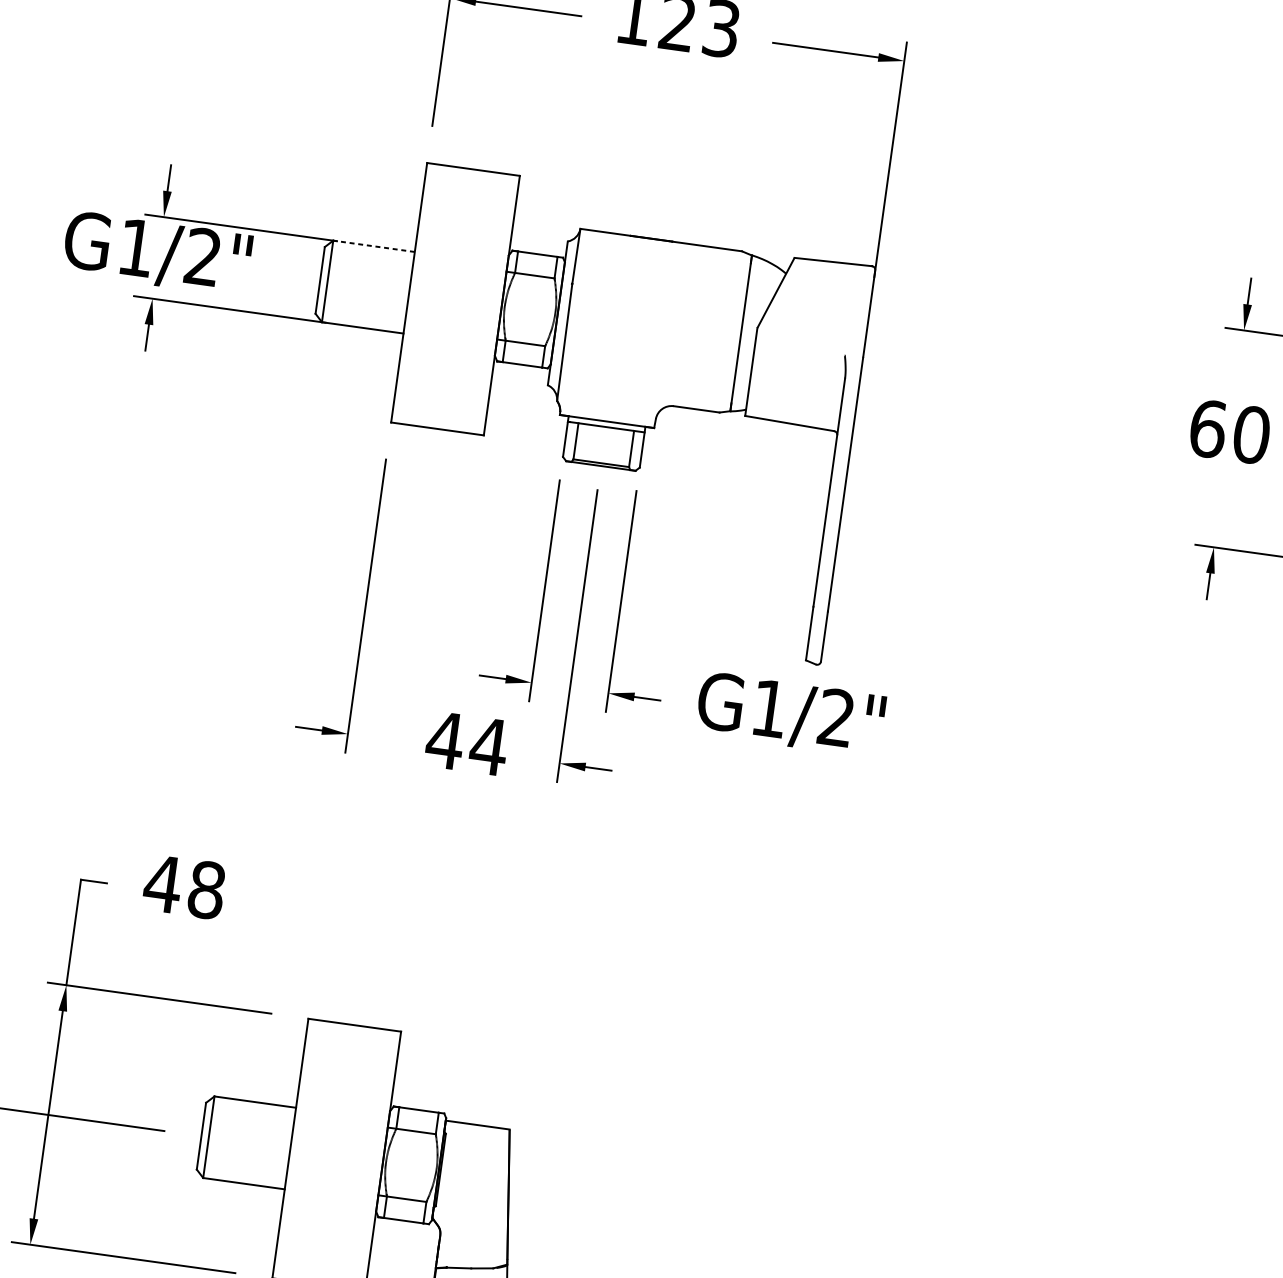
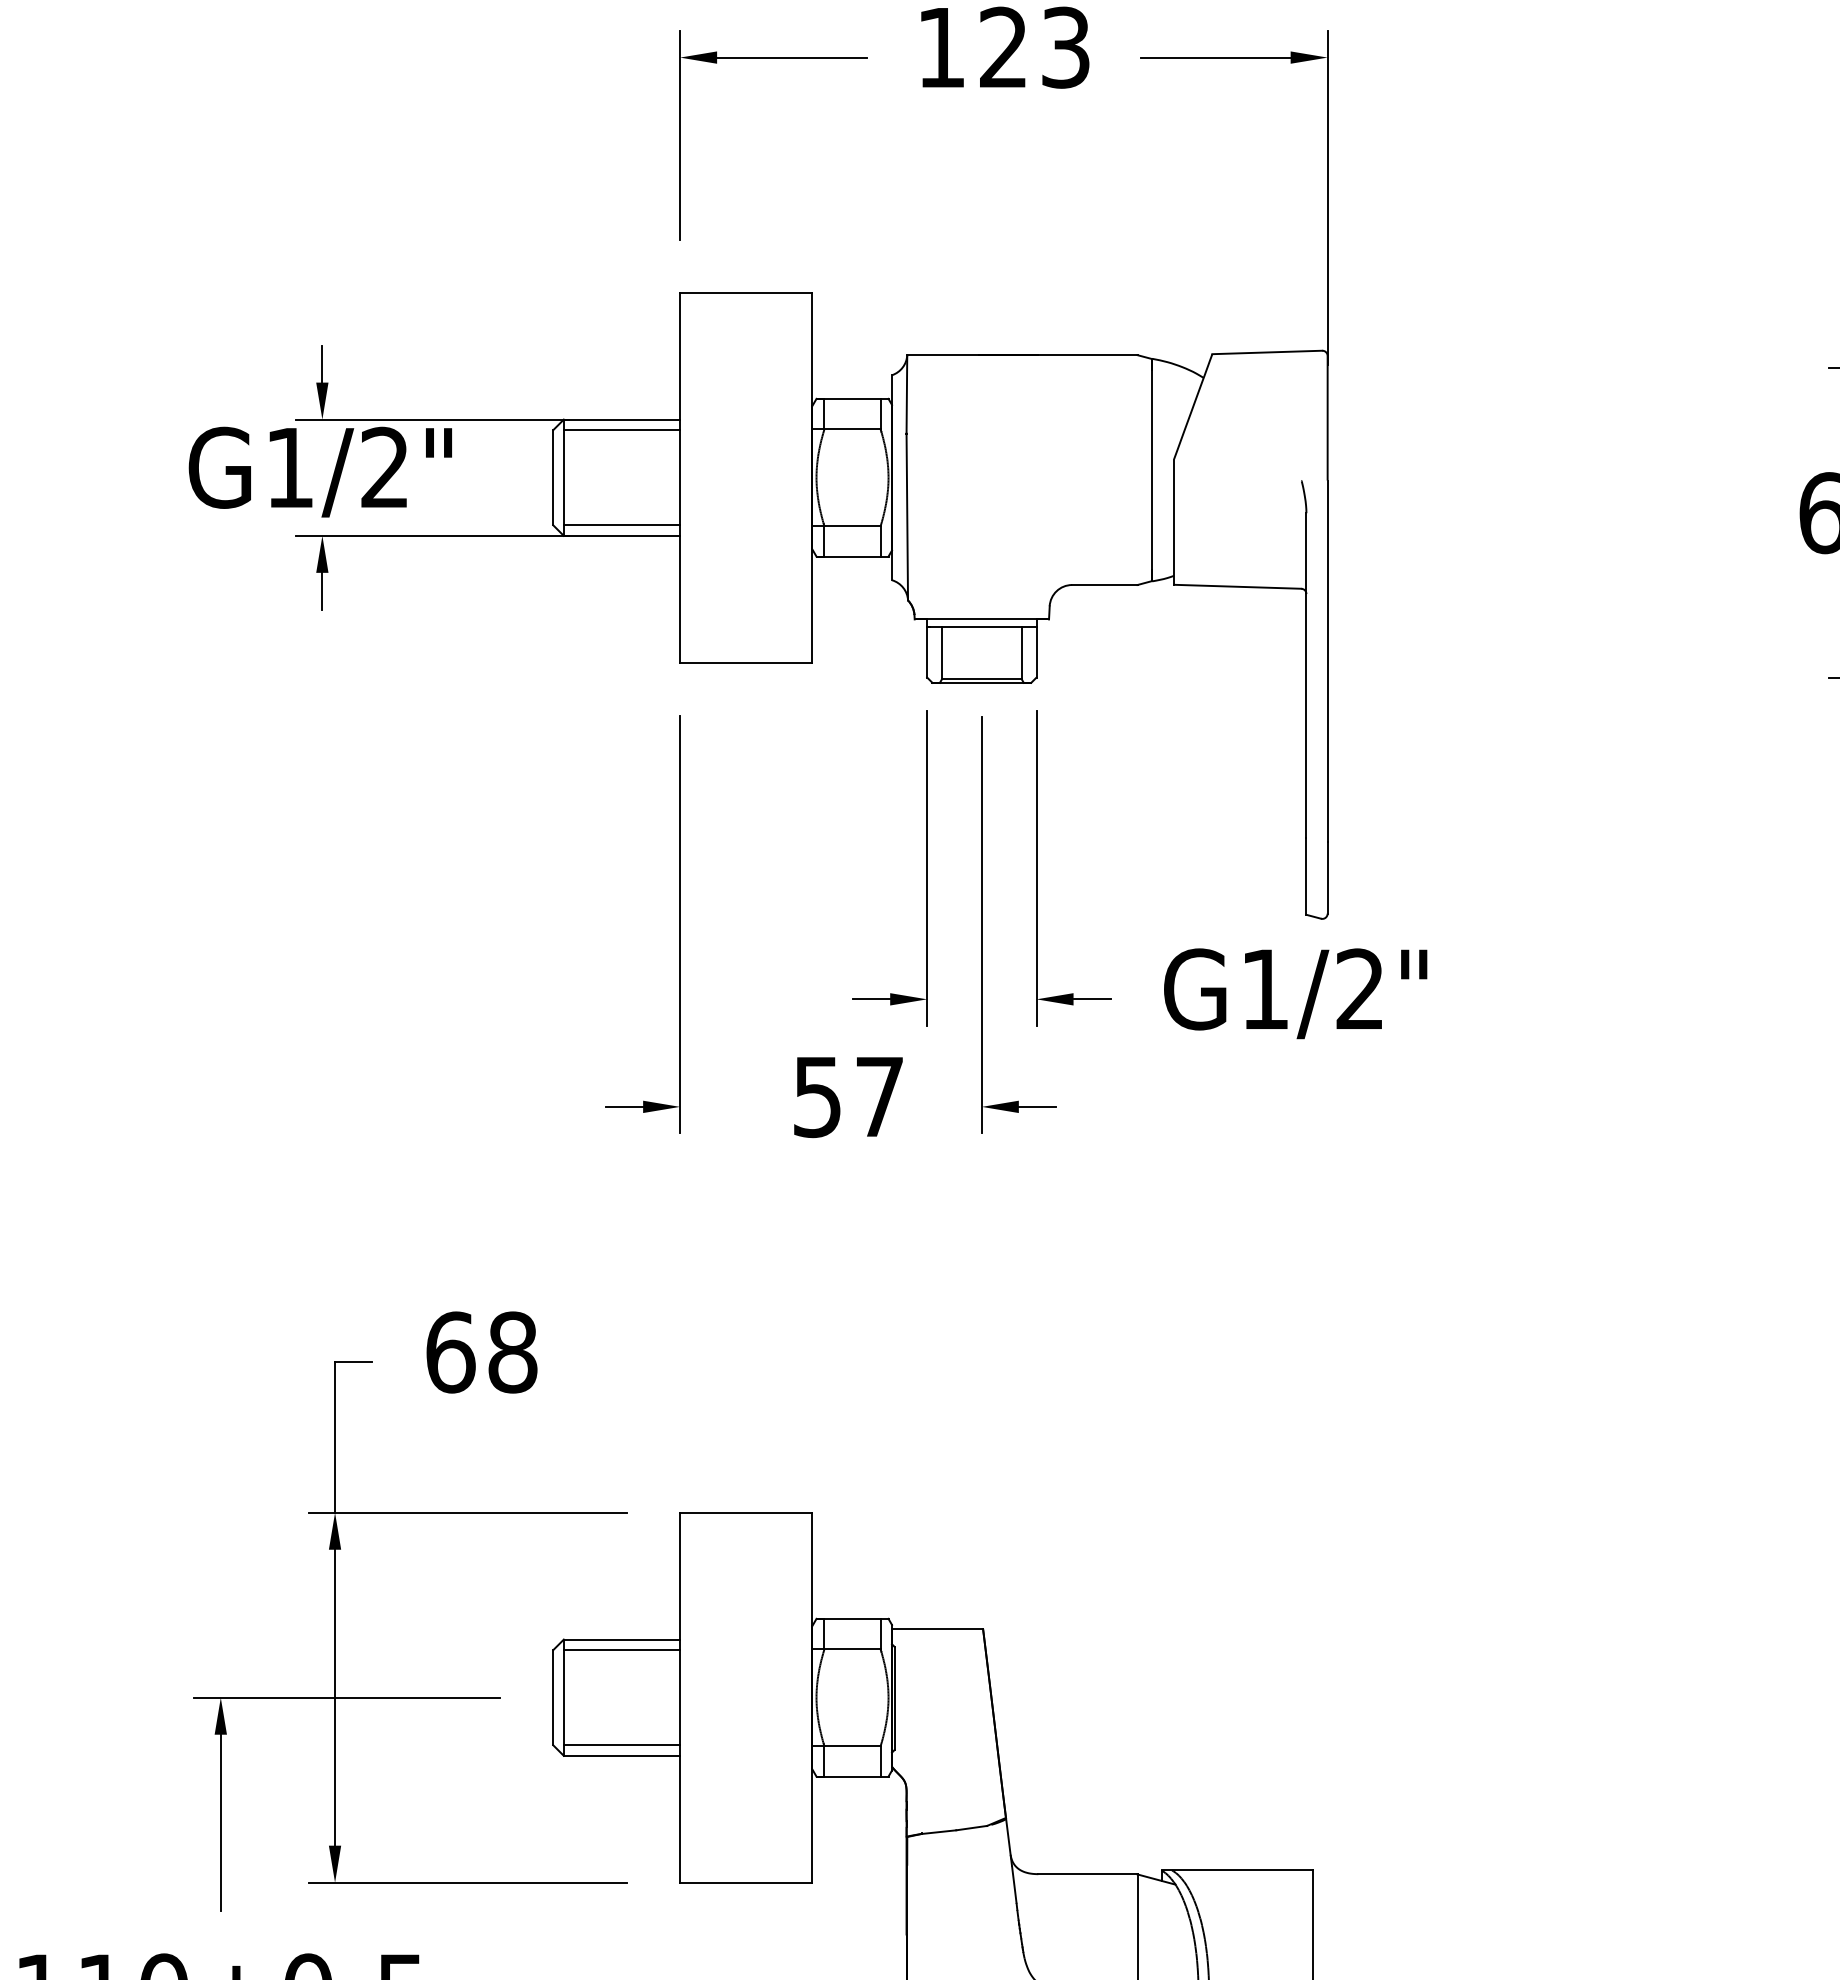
line: (373, 246) -> (621, 419), dashed -> solid
line: (372, 253) -> (621, 430), added
line: (363, 320) -> (621, 525), added
text: (466, 743) -> (848, 1097), 44 -> 57
text: (162, 884) -> (450, 1352), 48 -> 68
line: (253, 1109) -> (621, 1650), added
line: (244, 1176) -> (621, 1745), added

